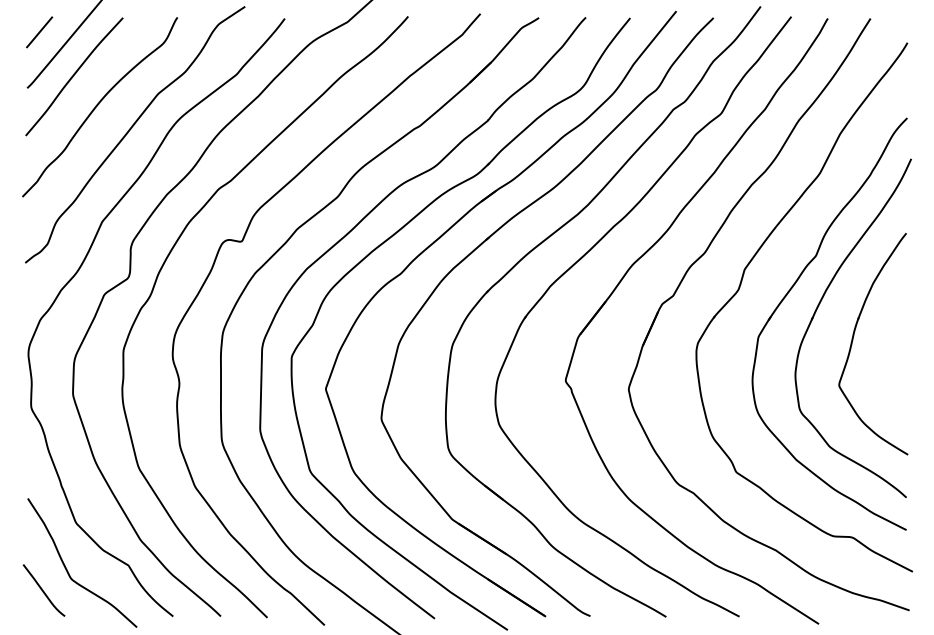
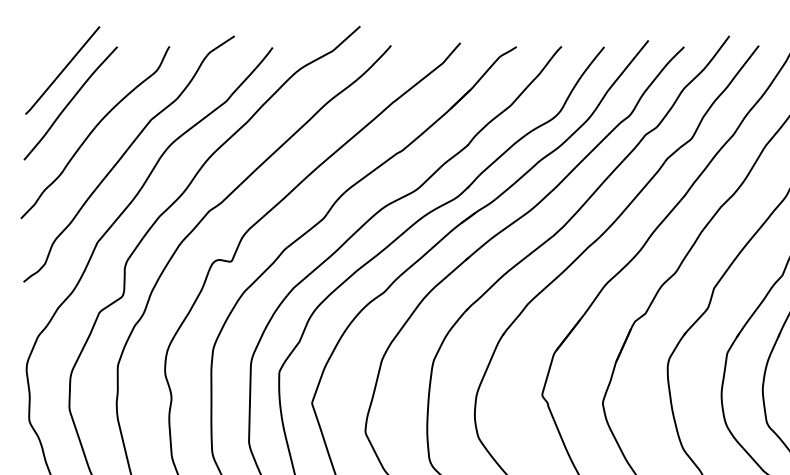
line: (39, 32) -> (37, 60), removed

